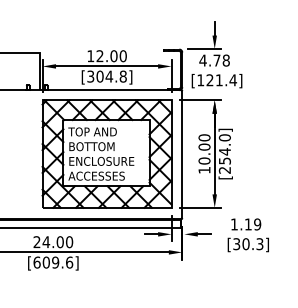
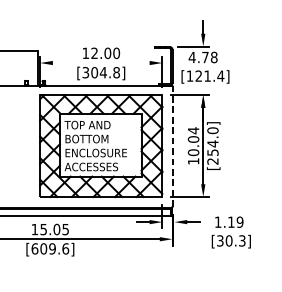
line: (107, 66) -> (101, 63), removed
text: (204, 137) -> (193, 130), 10.00 -> 10.04
line: (182, 154) -> (172, 146), solid -> dashed
text: (247, 235) -> (230, 232), moved
text: (53, 242) -> (50, 229), 24.00 -> 15.05

